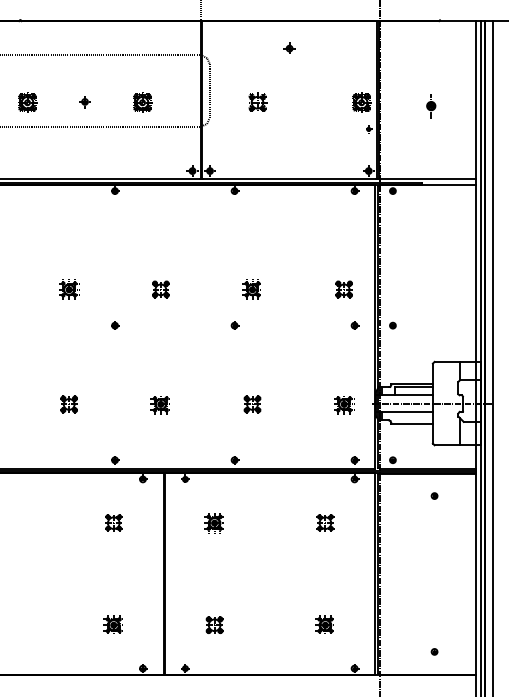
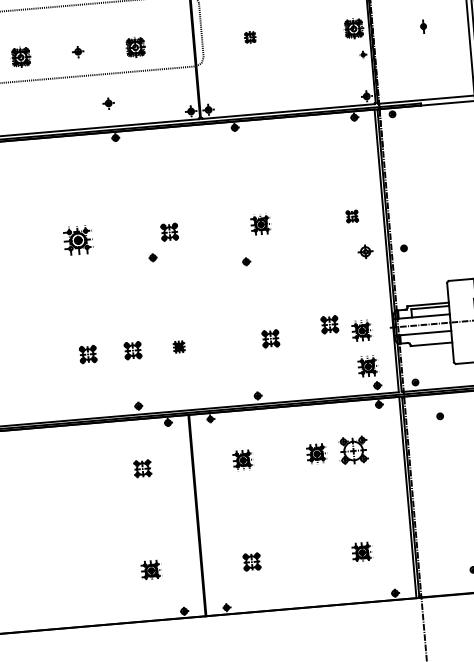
part: (257, 101) -> (249, 36), size x0.6
part: (431, 106) -> (423, 26), size x0.6
part: (110, 156) -> (108, 103), added
part: (69, 289) -> (78, 239), size x1.4
part: (343, 289) -> (351, 216), size x0.7
part: (115, 325) -> (153, 257), moved
part: (354, 325) -> (365, 251), size x1.6
part: (312, 395) -> (329, 324), added
part: (113, 404) -> (132, 350), added
part: (159, 405) -> (178, 347), size x0.6
part: (347, 441) -> (368, 367), added
part: (434, 495) -> (440, 415), moved
part: (325, 522) -> (353, 450), size x1.6
part: (287, 523) -> (315, 454), added

